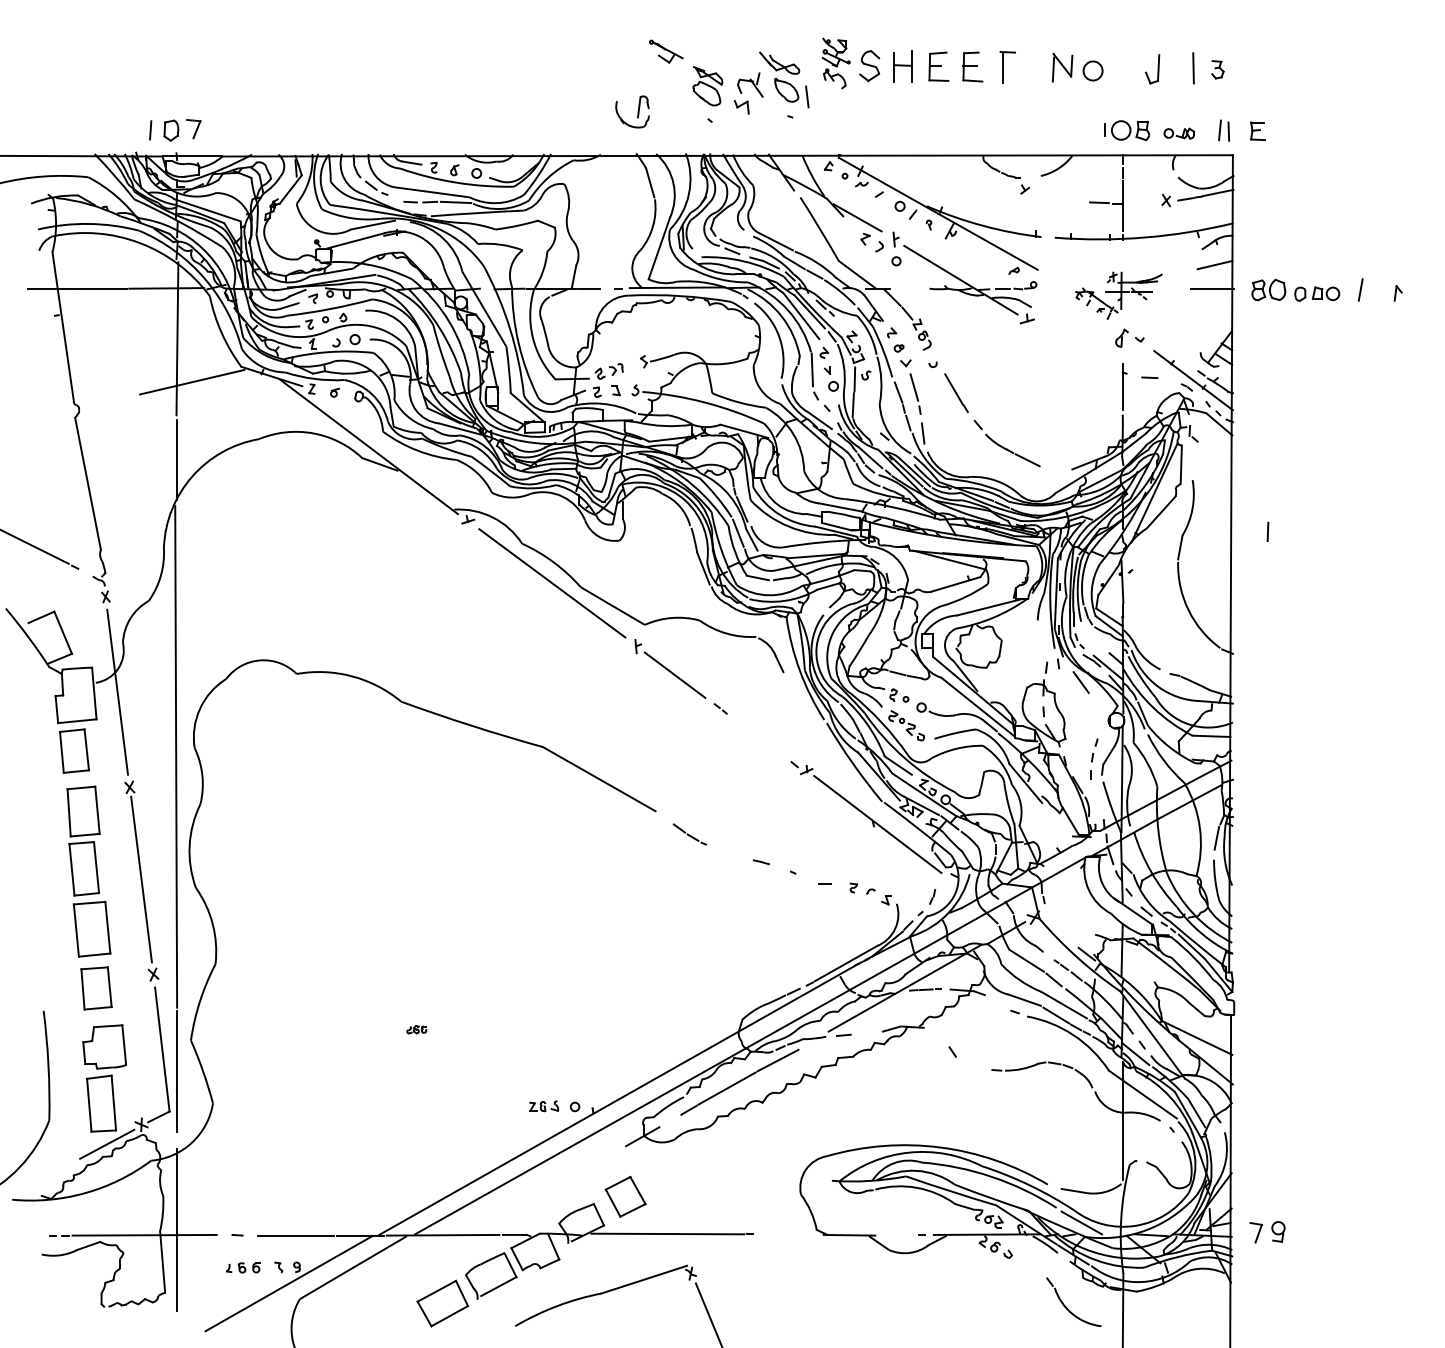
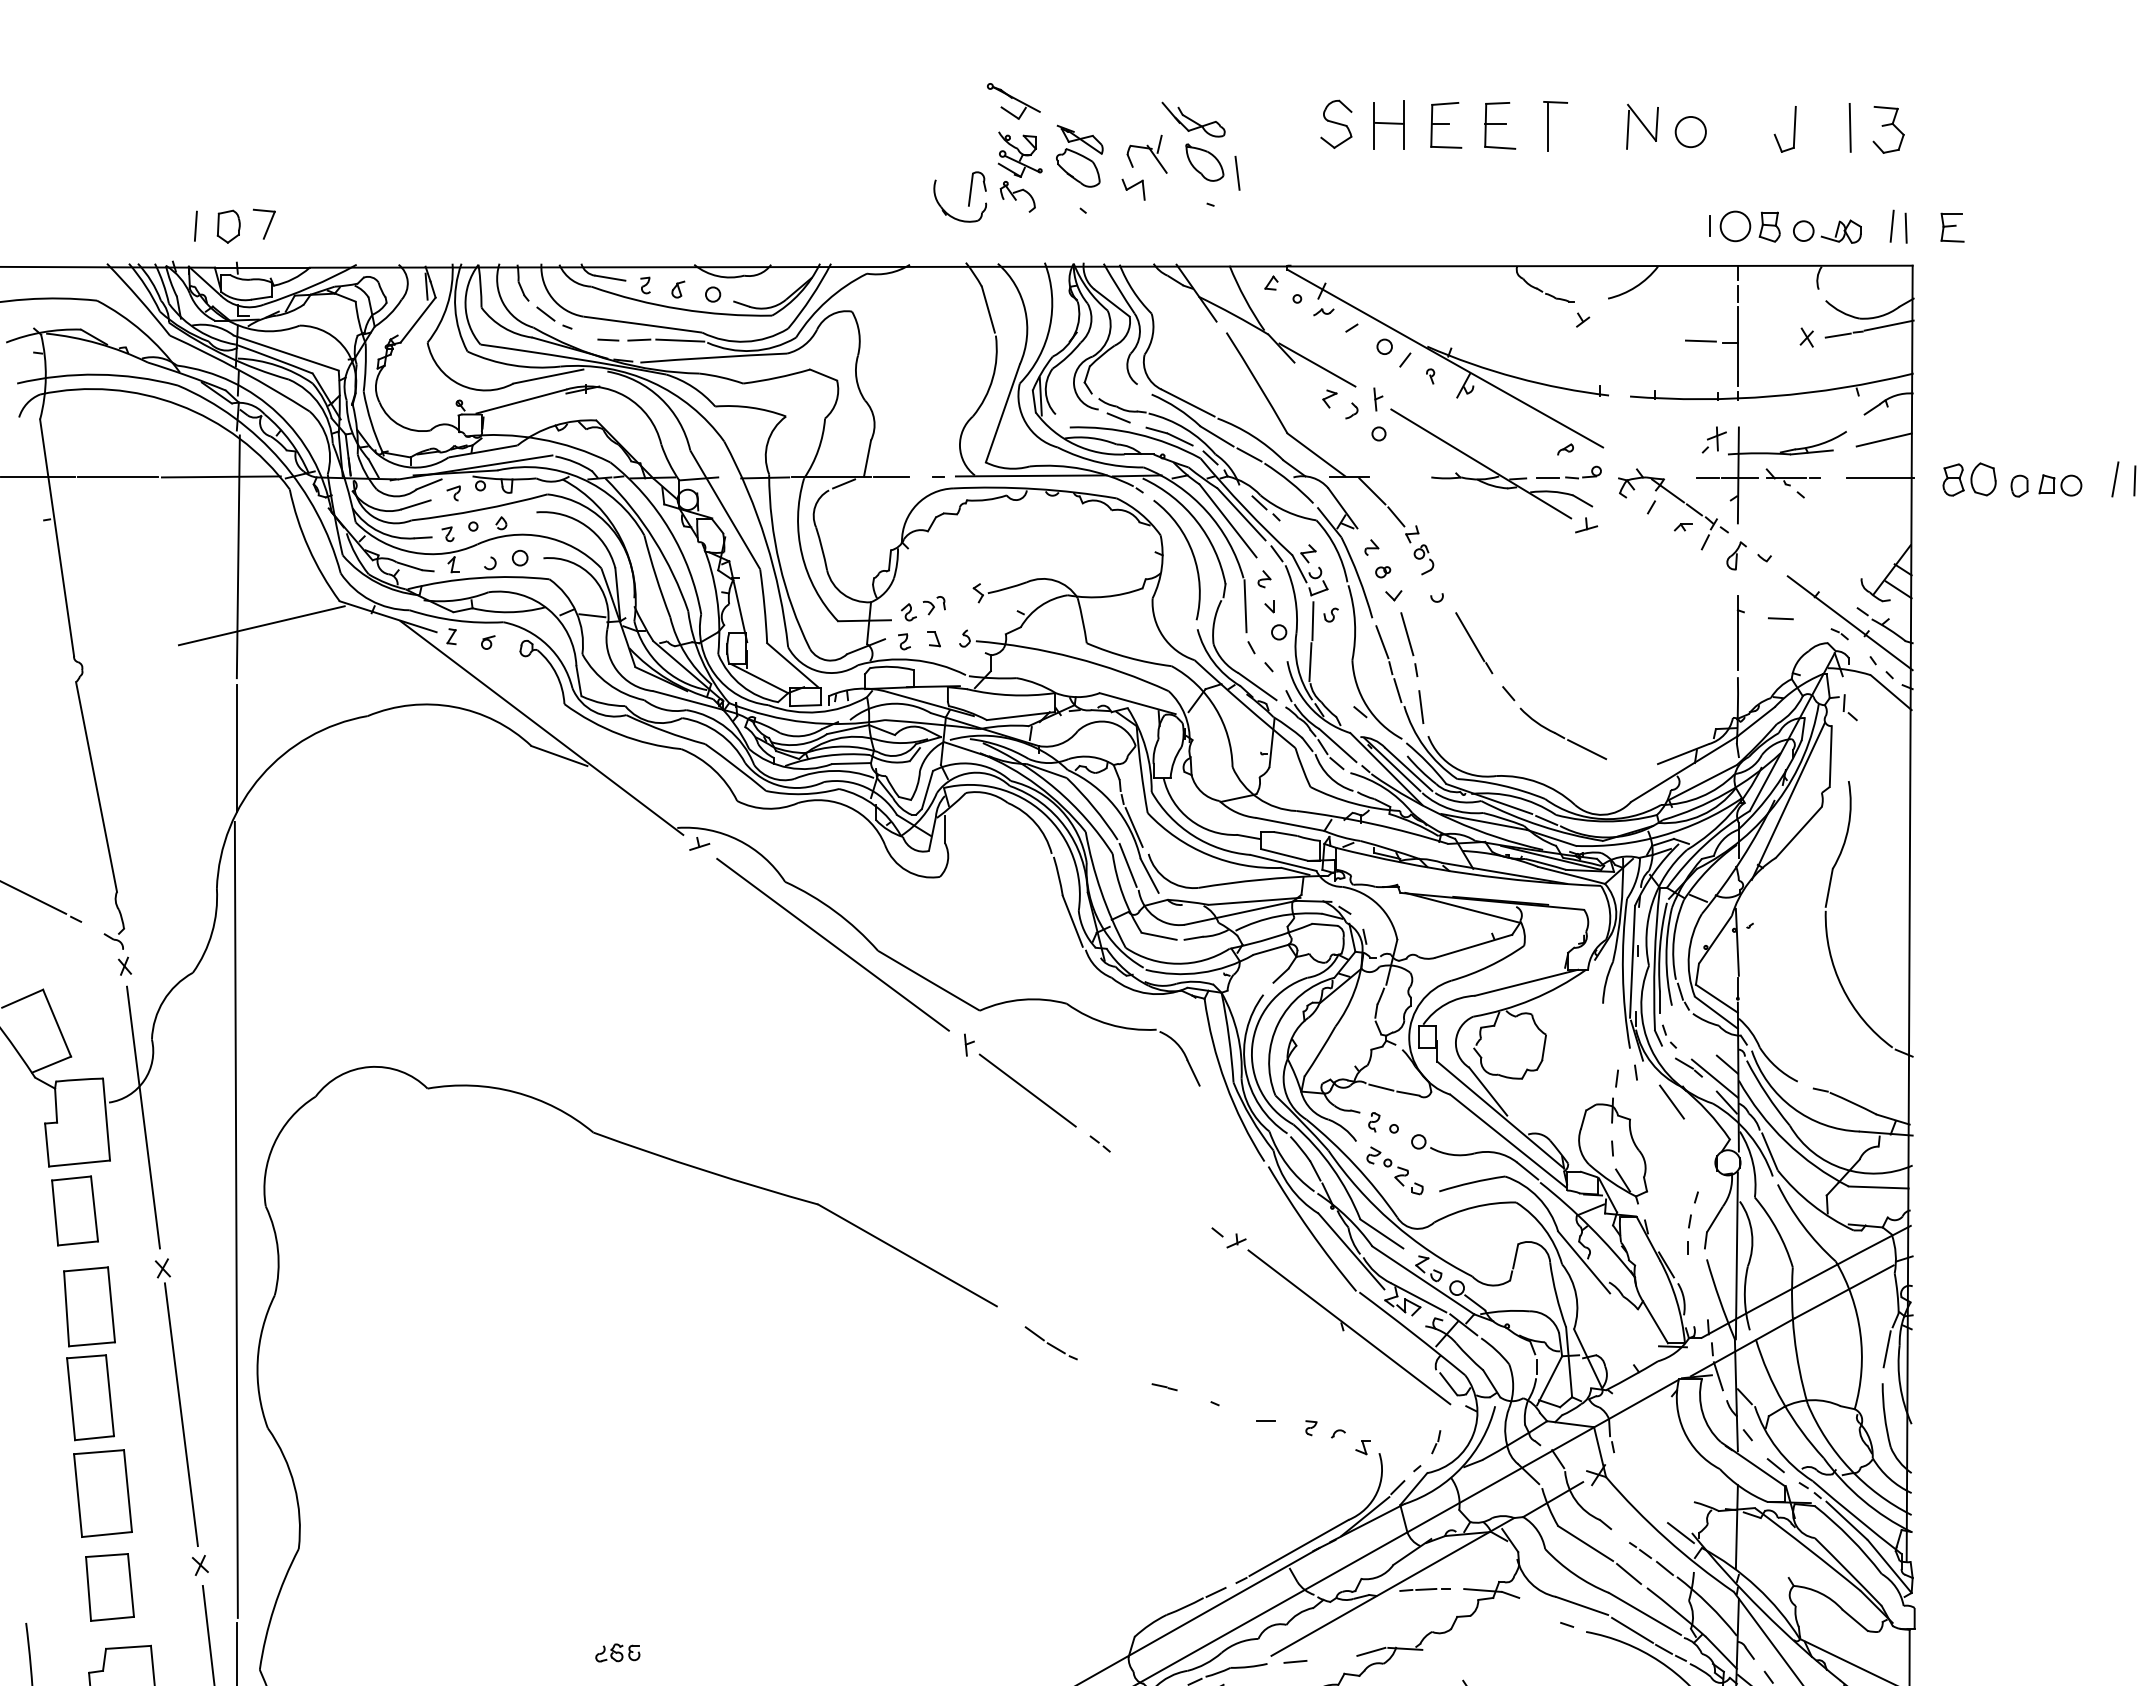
part: (835, 63) -> (1018, 172), moved
part: (1217, 69) -> (1888, 129), size x1.67
part: (1179, 133) -> (1827, 231), size x1.43
part: (1118, 295) -> (1731, 488), size x1.67
line: (1267, 531) -> (2134, 480), moved
part: (416, 1029) -> (617, 1652), size x1.43

